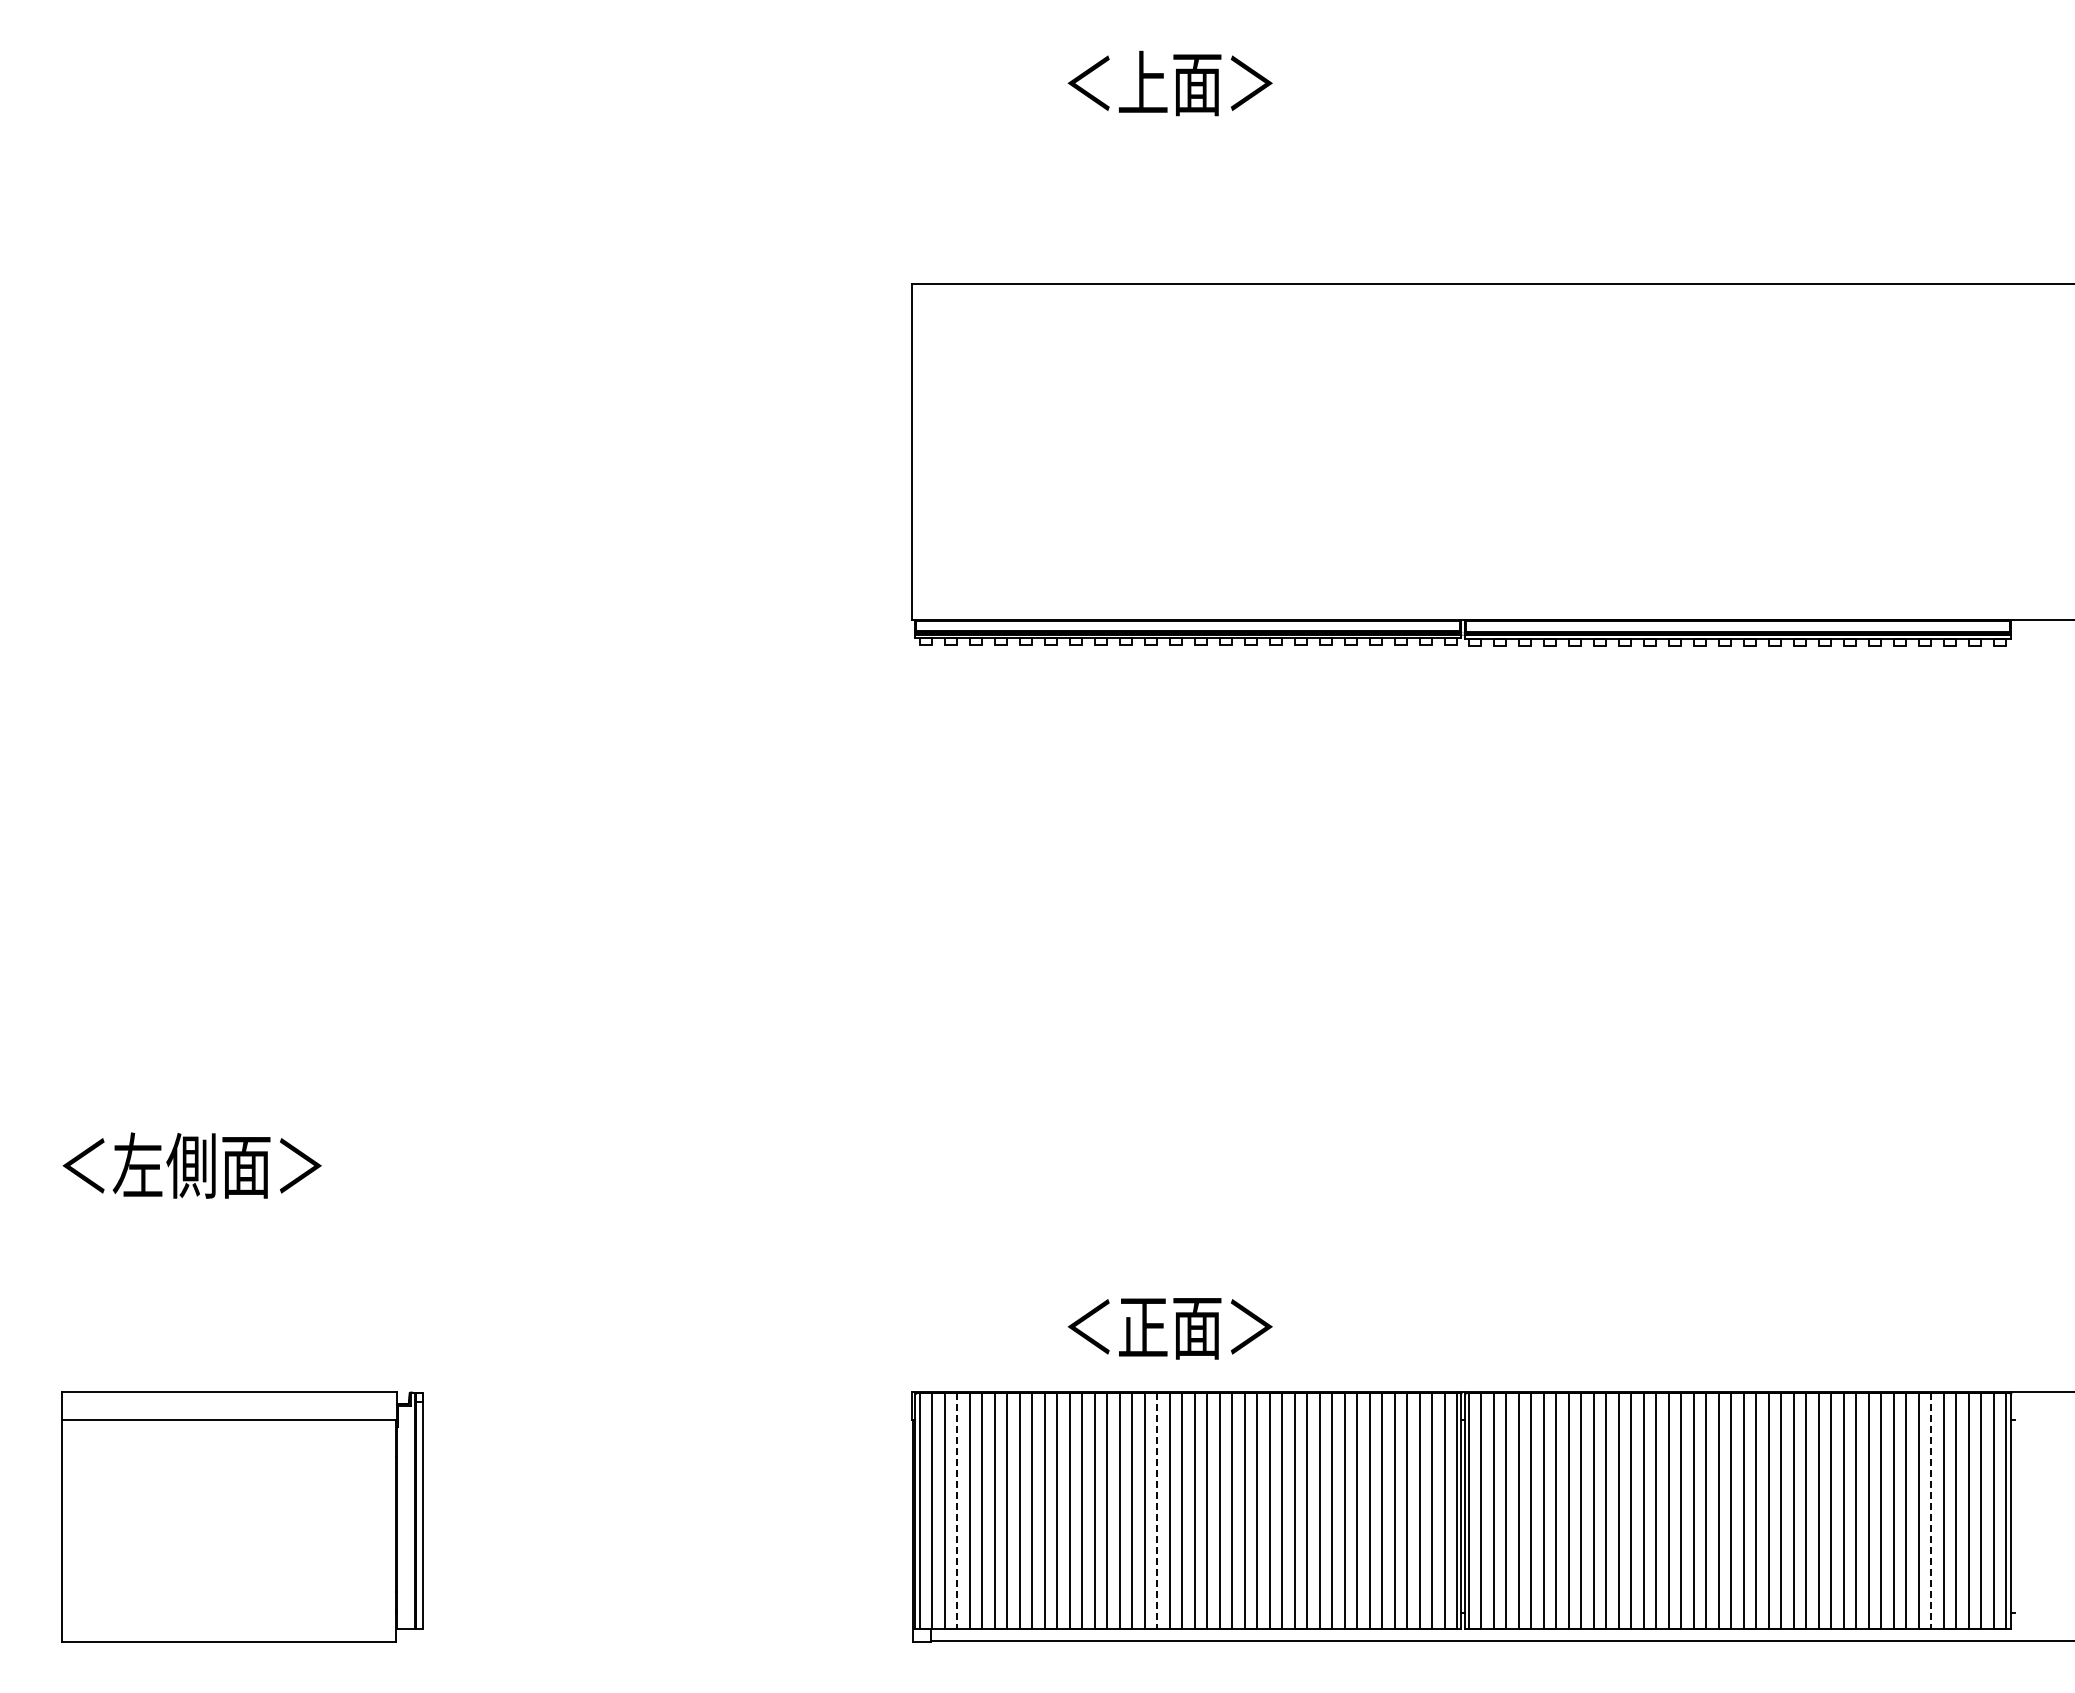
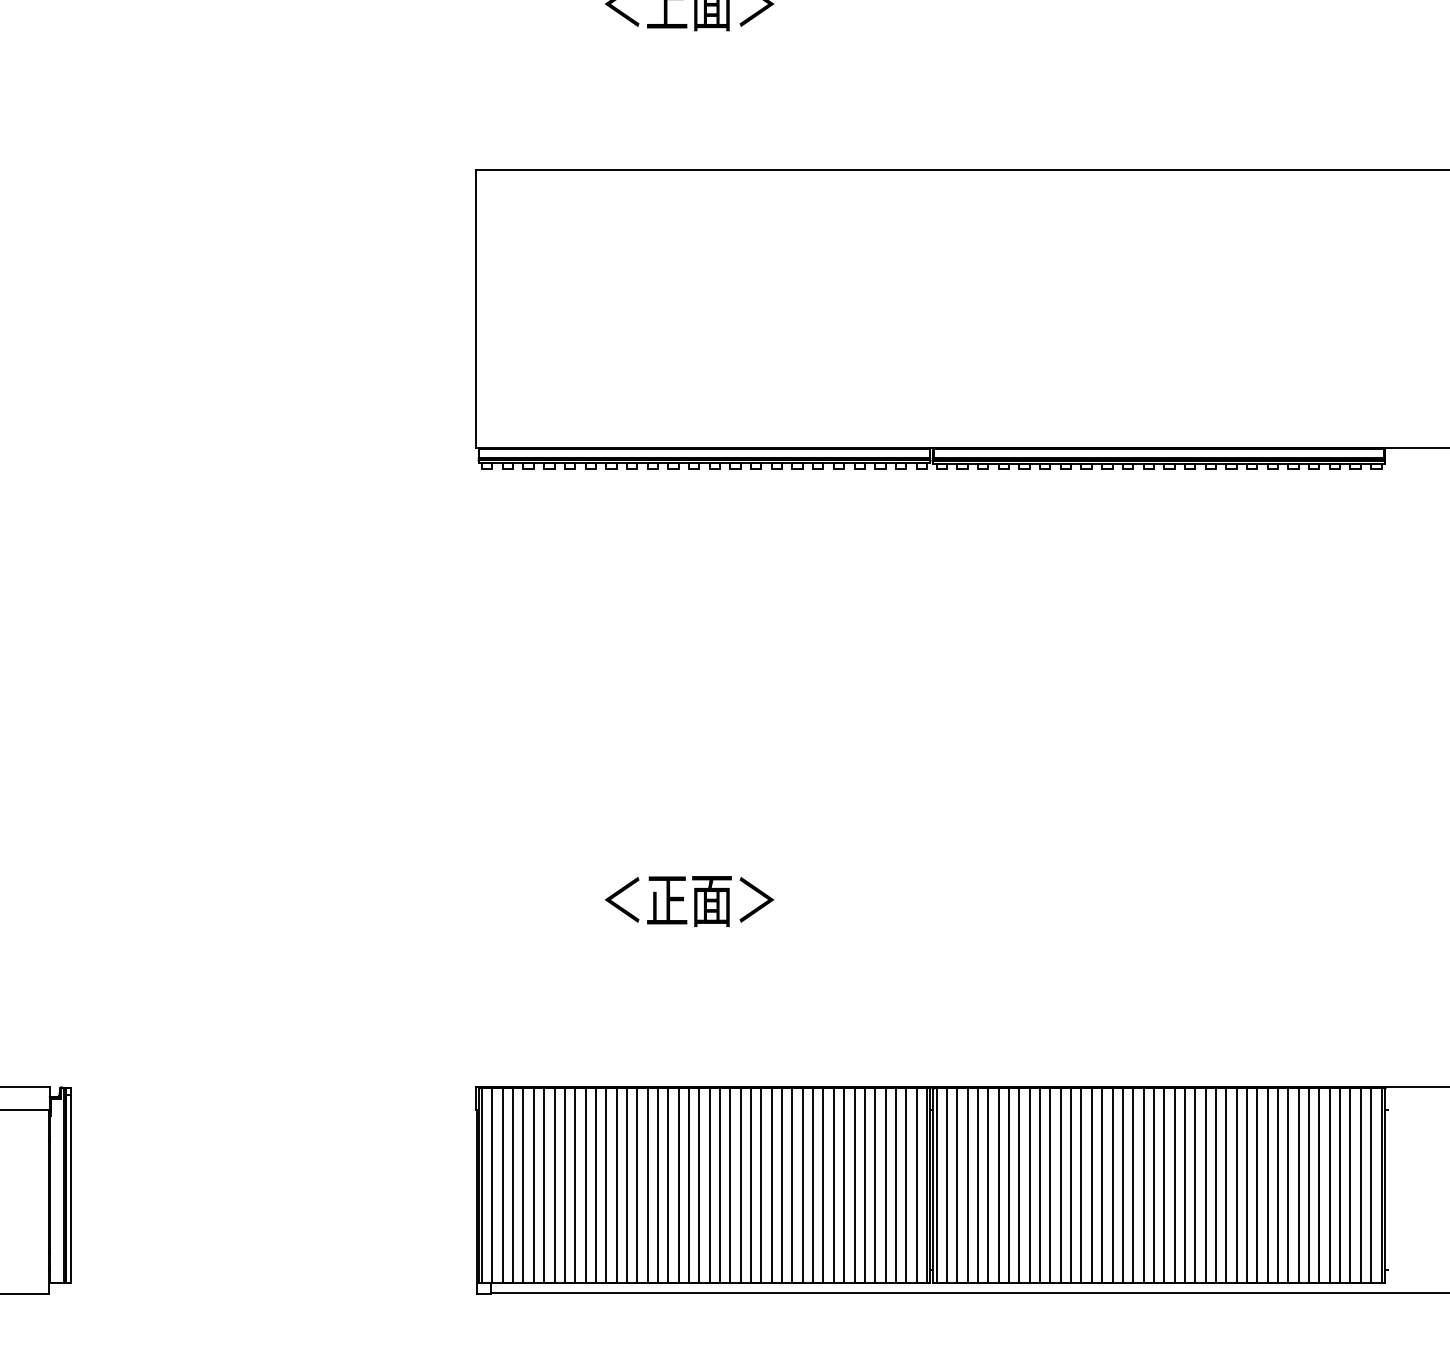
text: (1169, 1328) -> (688, 901), moved
line: (957, 1511) -> (513, 1185), dashed -> solid
line: (1157, 1511) -> (678, 1185), dashed -> solid
line: (1931, 1511) -> (1319, 1185), dashed -> solid

